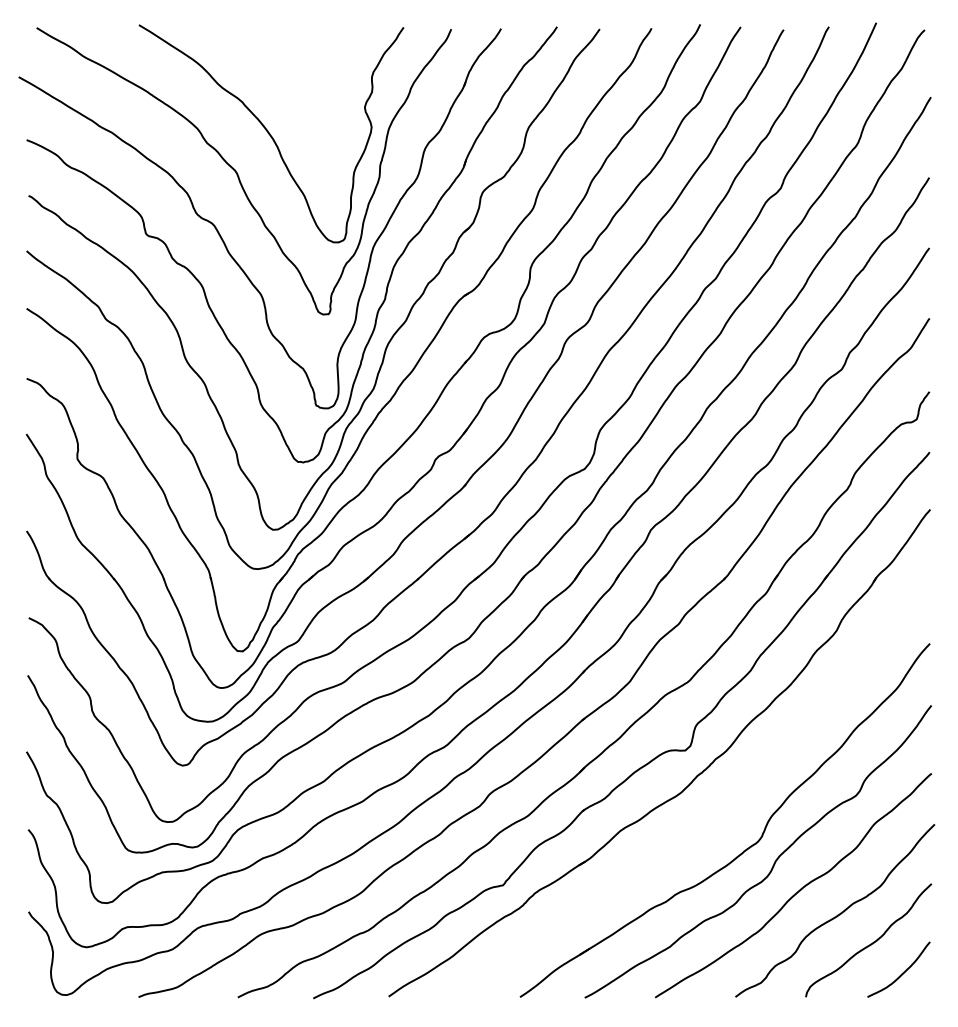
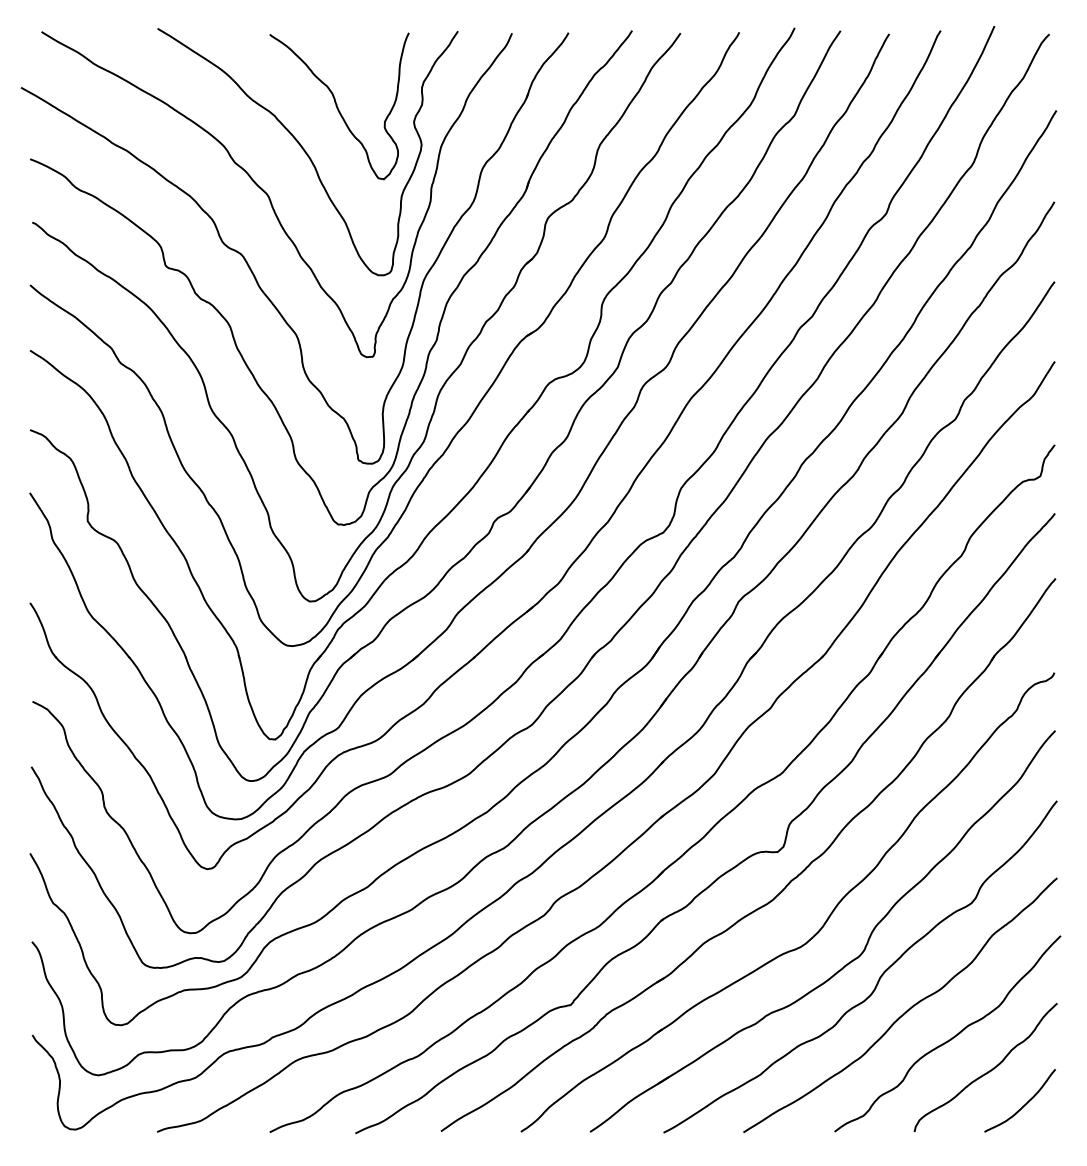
curve: (298, 94) -> (338, 107), added
part: (722, 817) -> (819, 928), added

